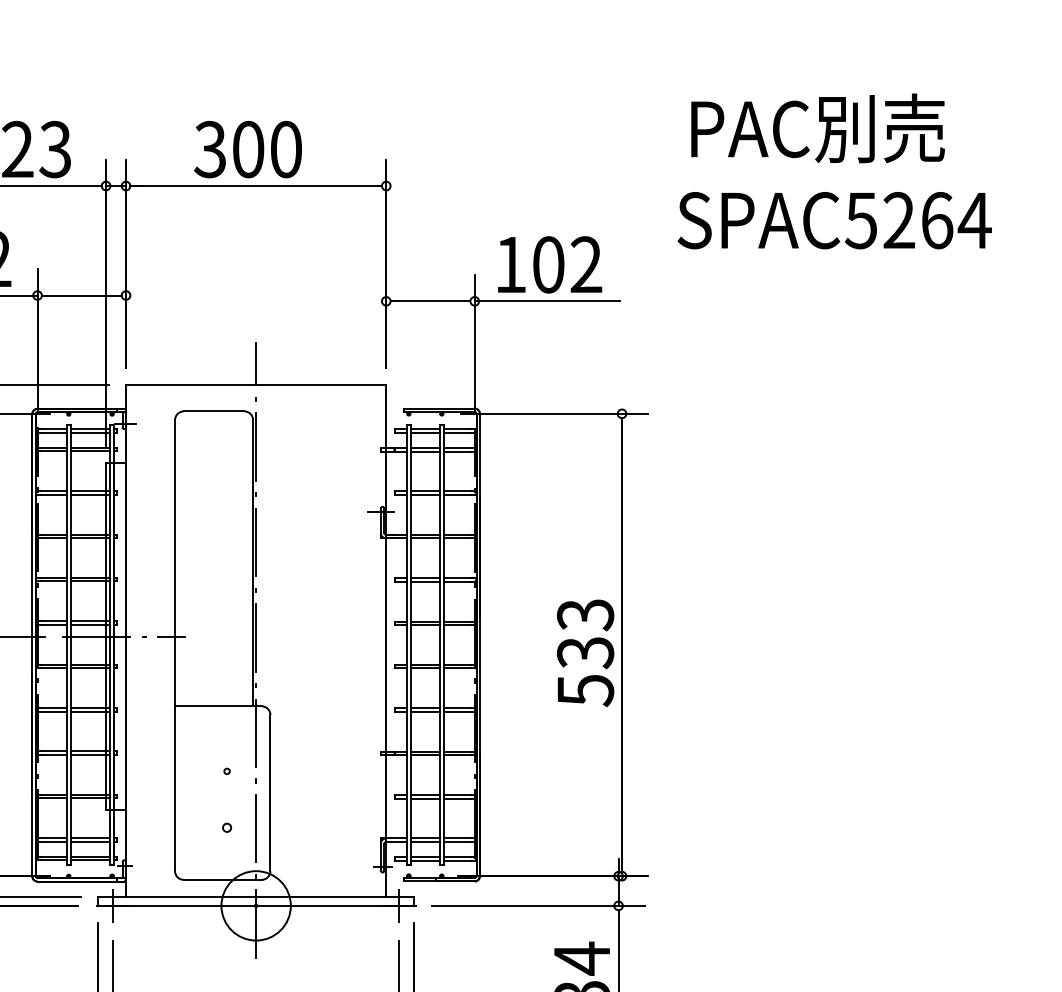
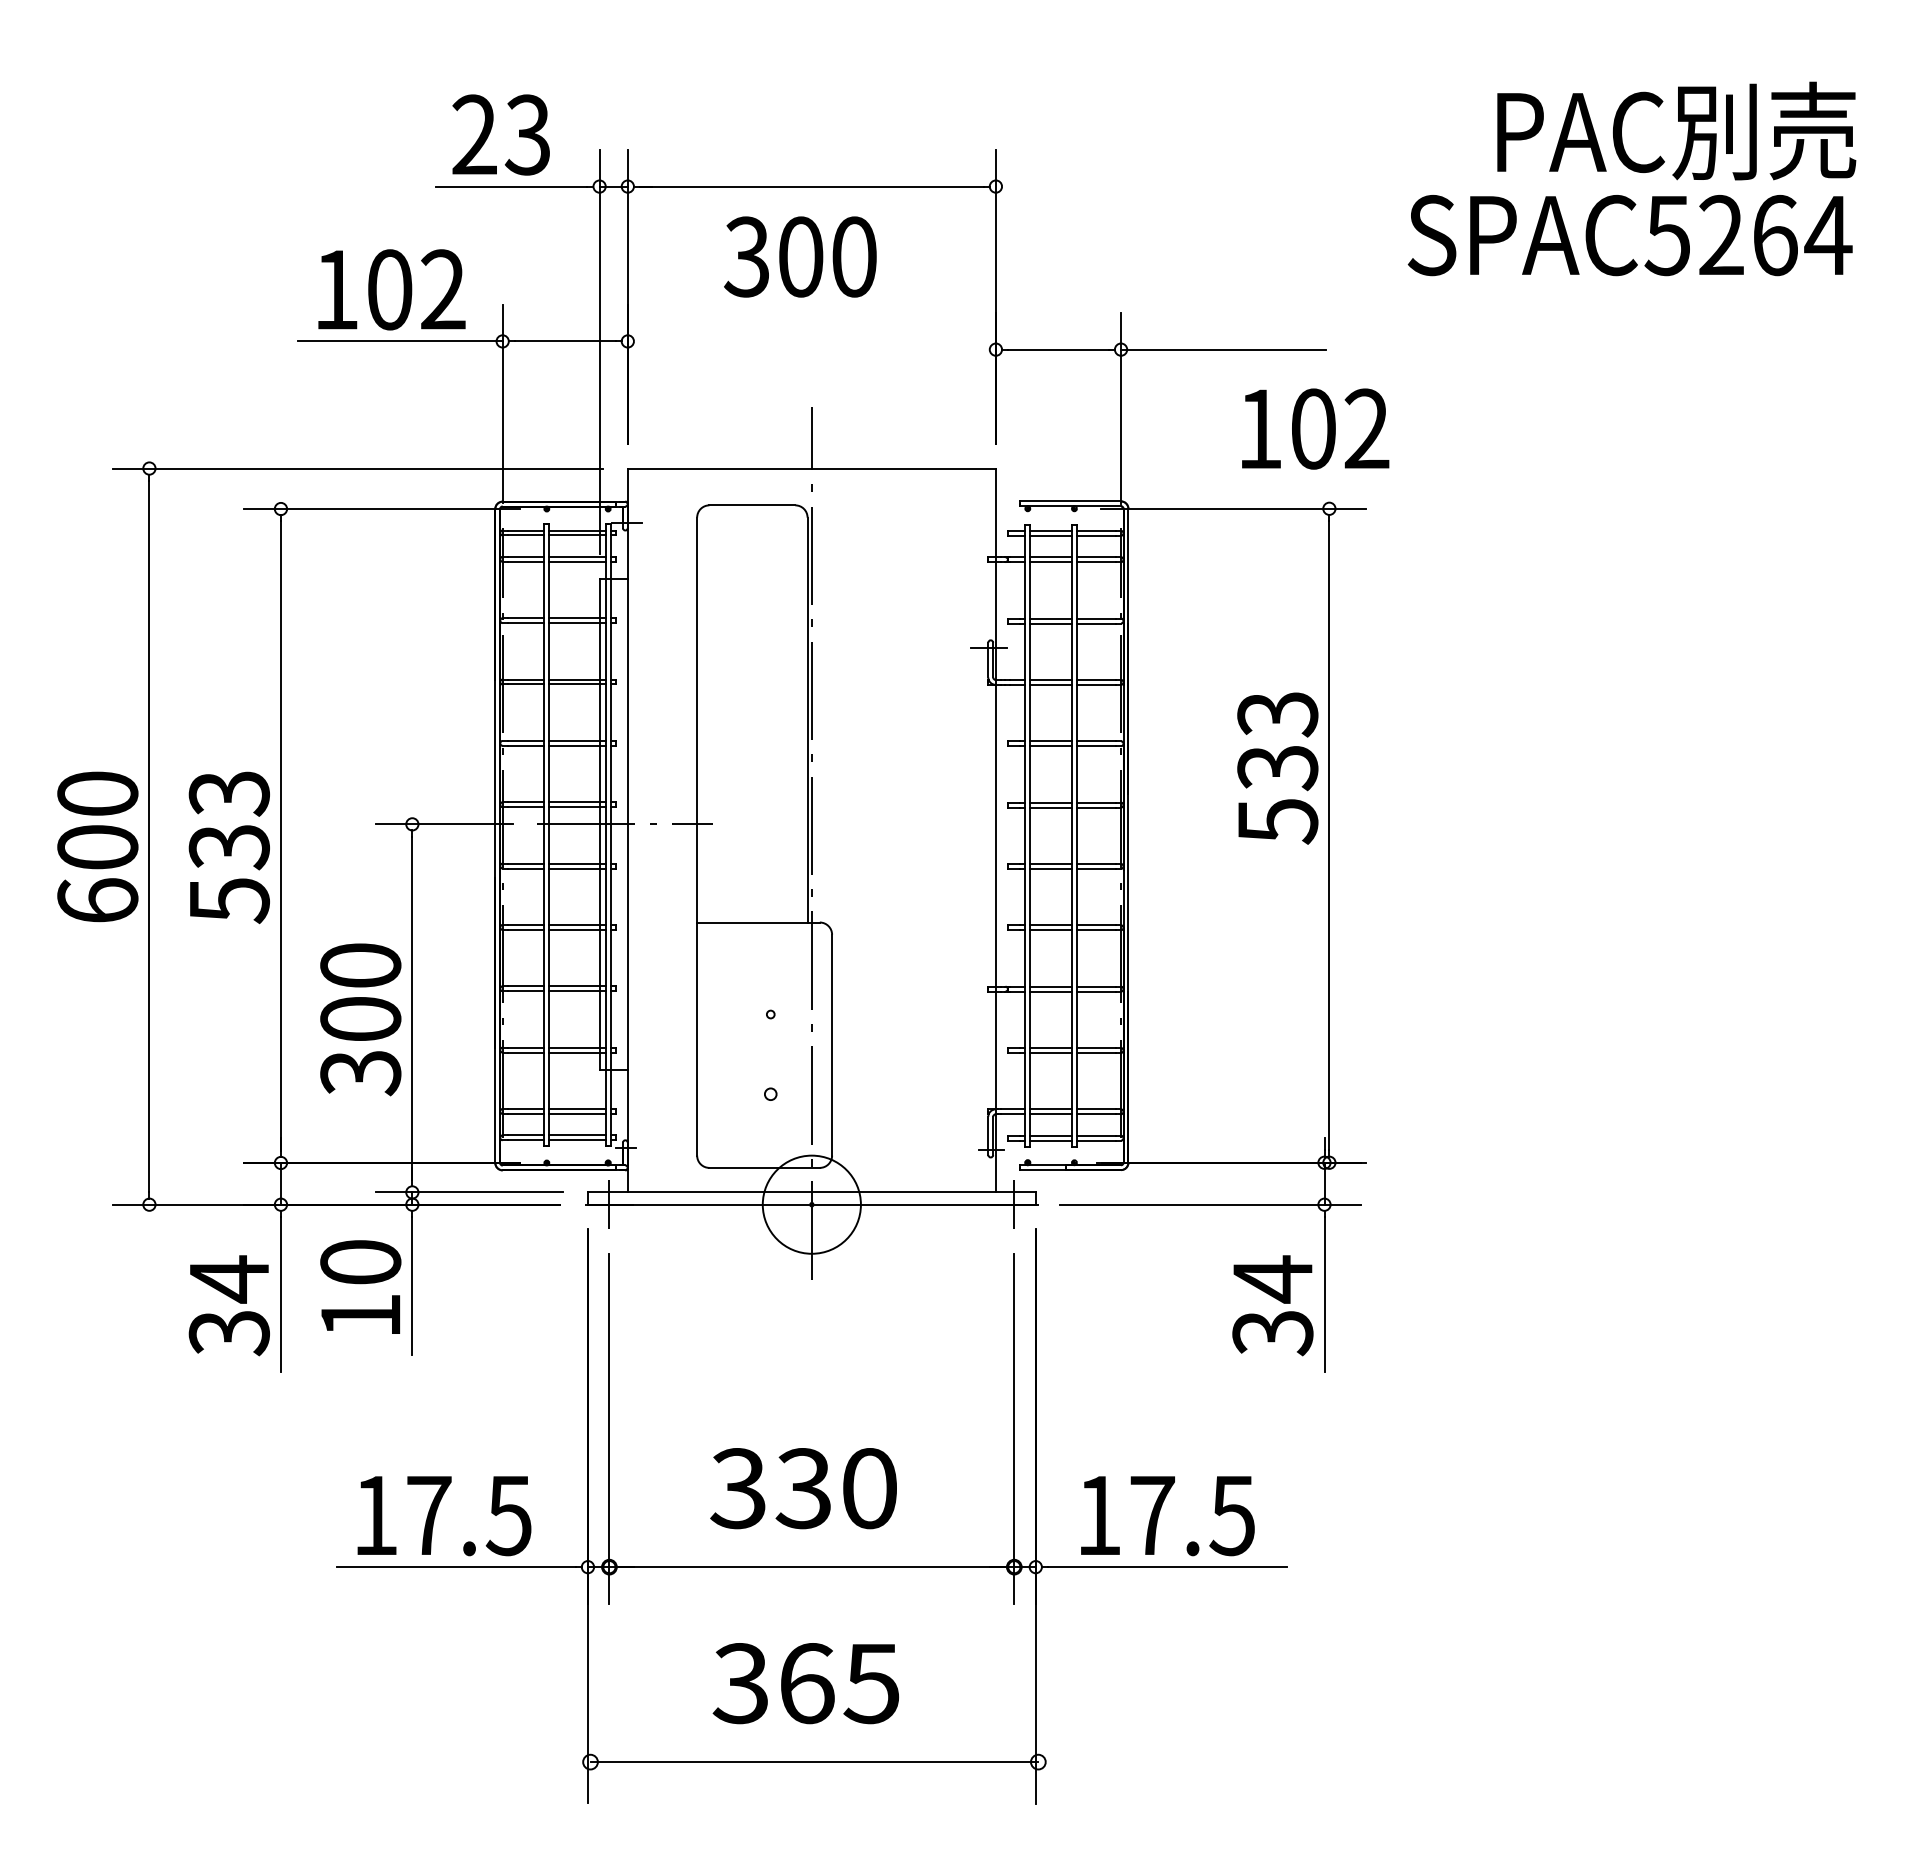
text: (817, 128) -> (1676, 130), moved
text: (248, 149) -> (800, 256), moved
text: (550, 264) -> (1315, 428), moved
text: (585, 653) -> (1277, 768), moved

